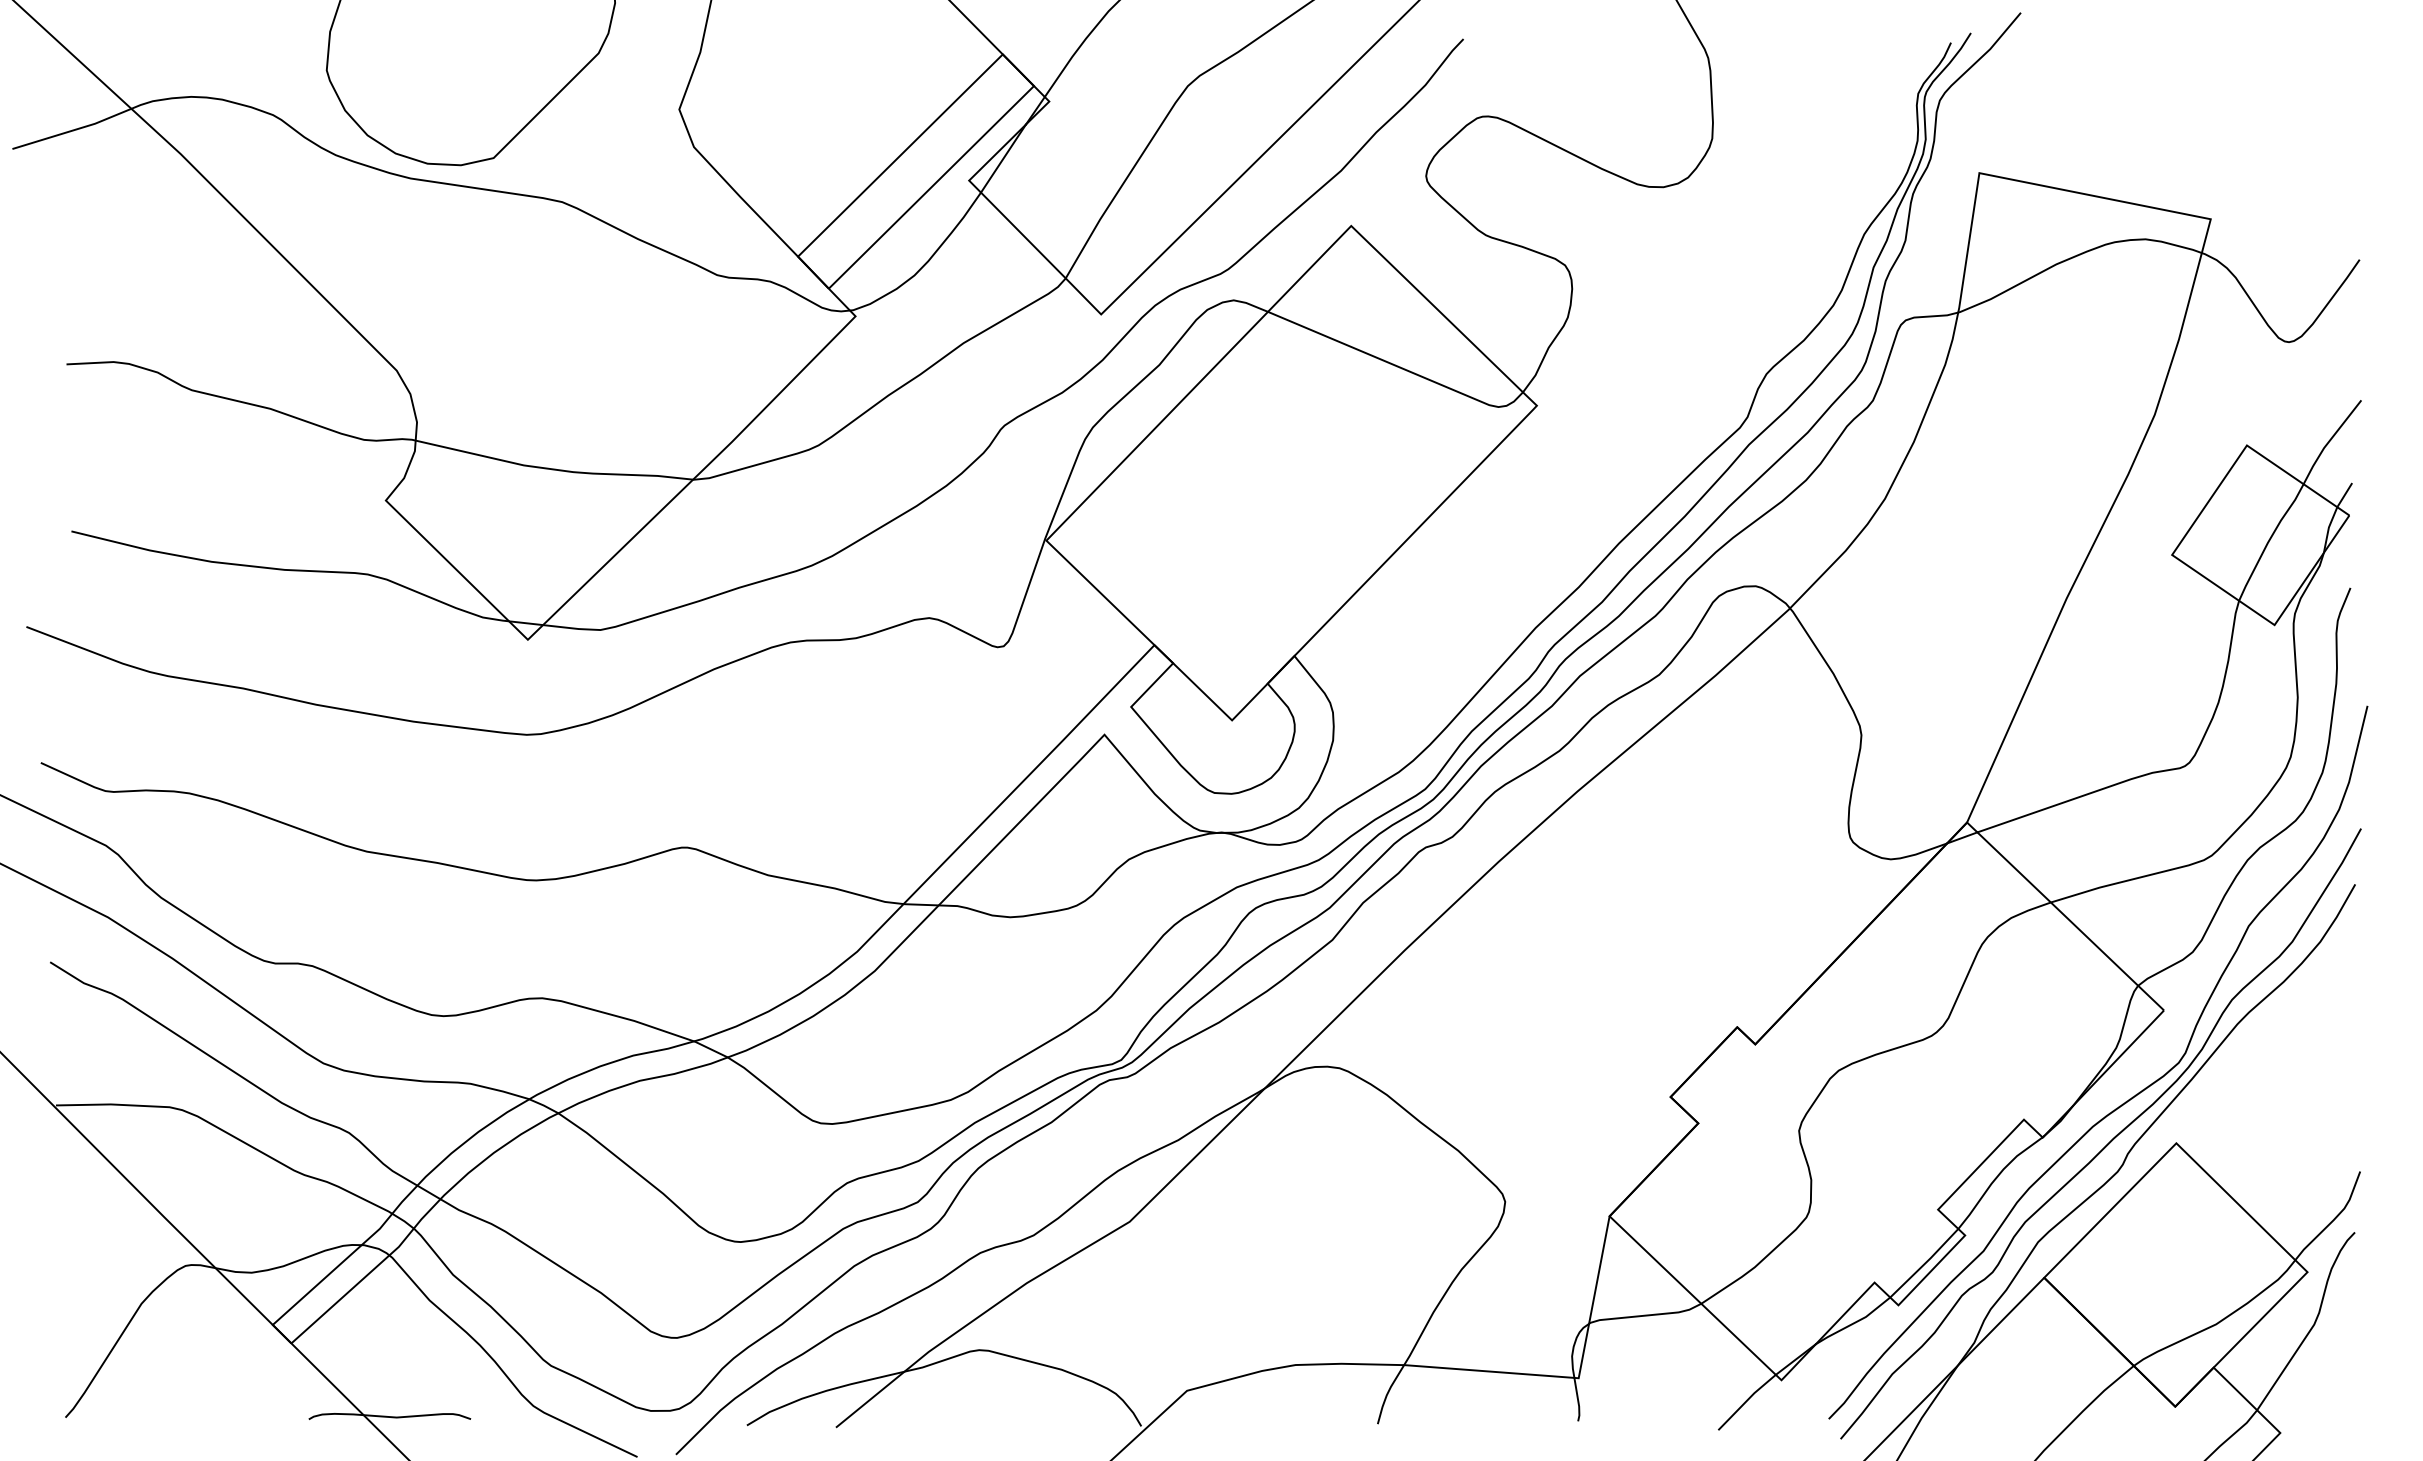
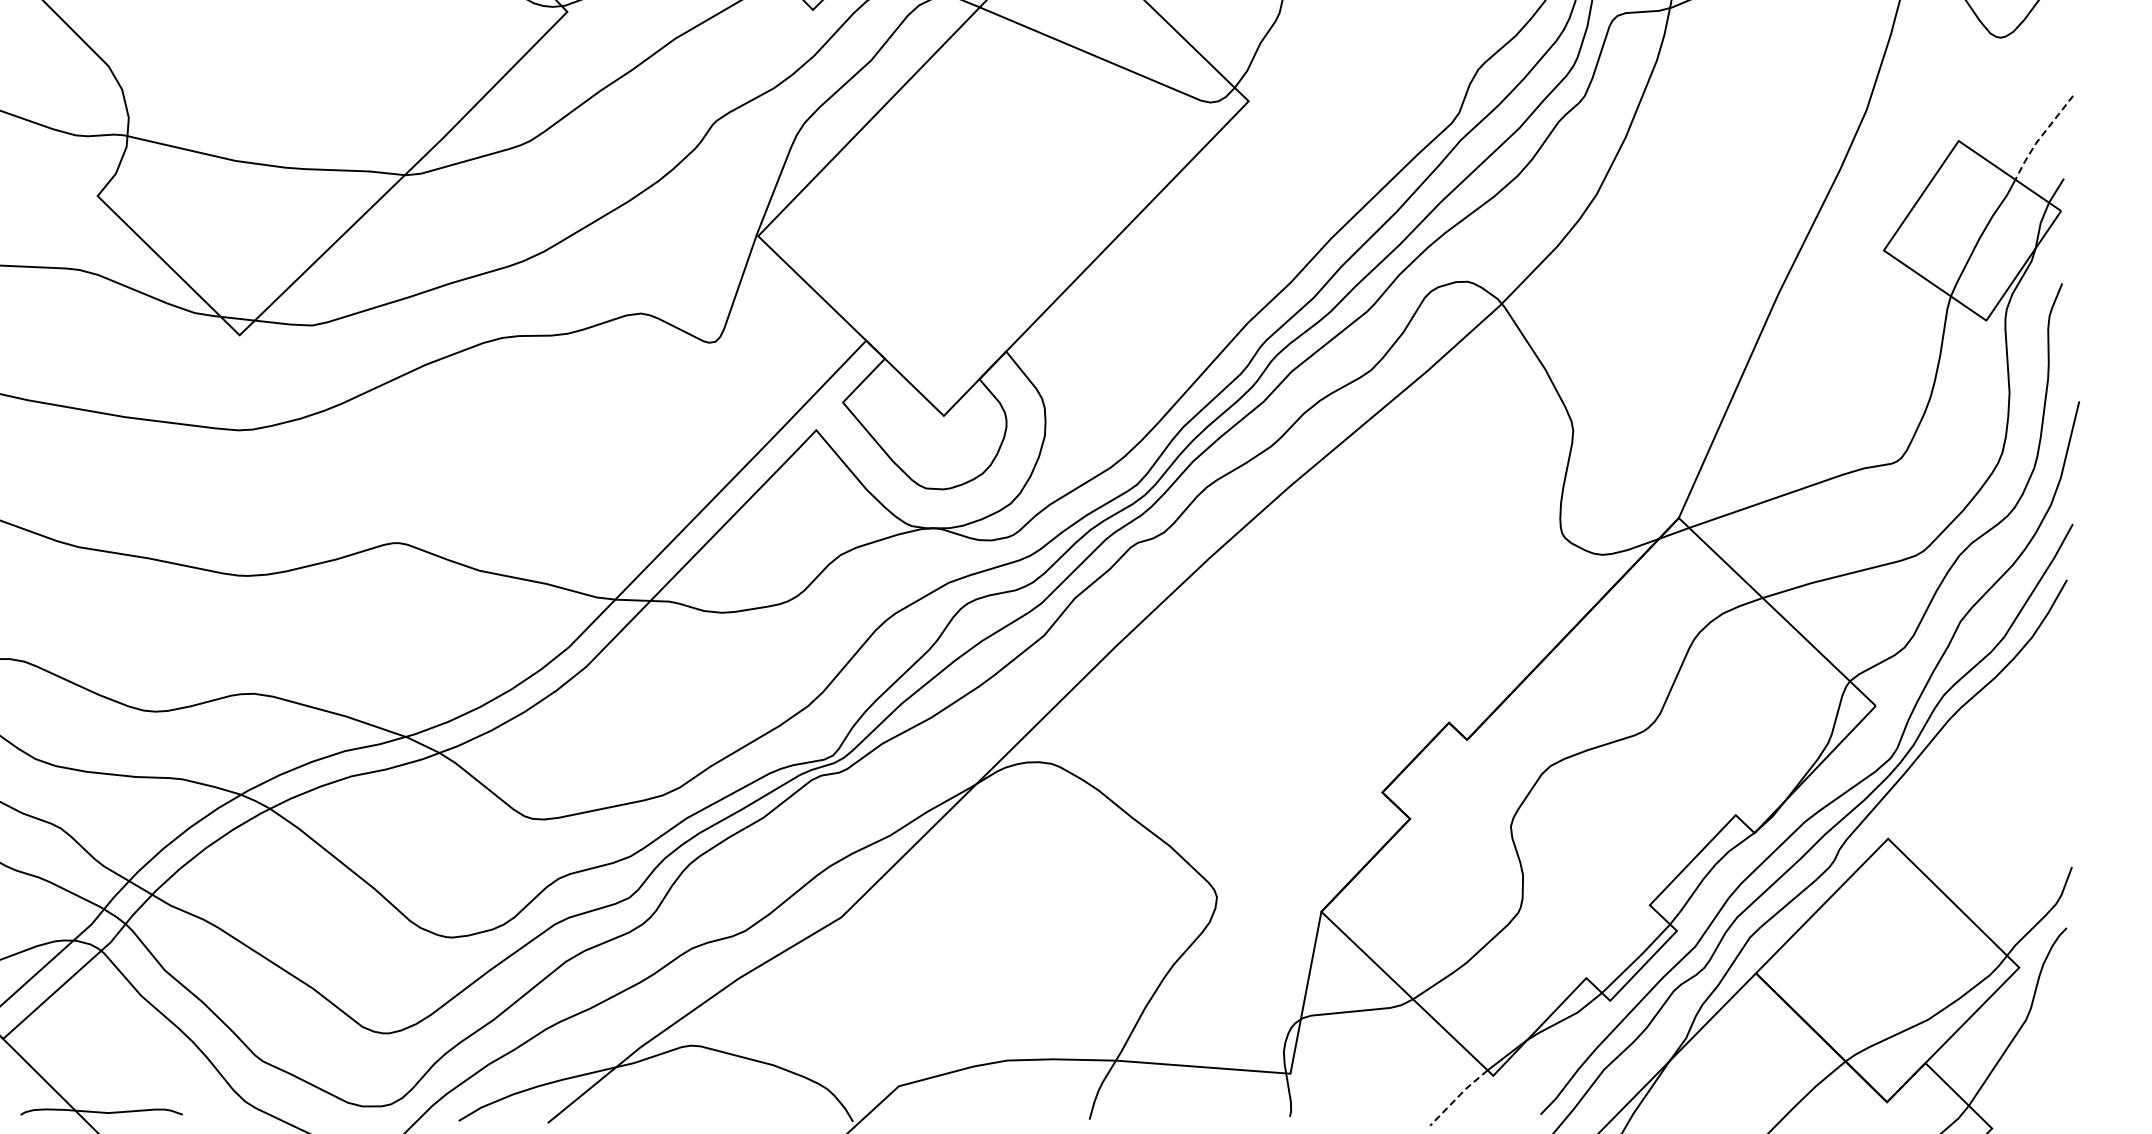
line: (2329, 441) -> (2041, 137), solid -> dashed
line: (1746, 1400) -> (1458, 1096), solid -> dashed

